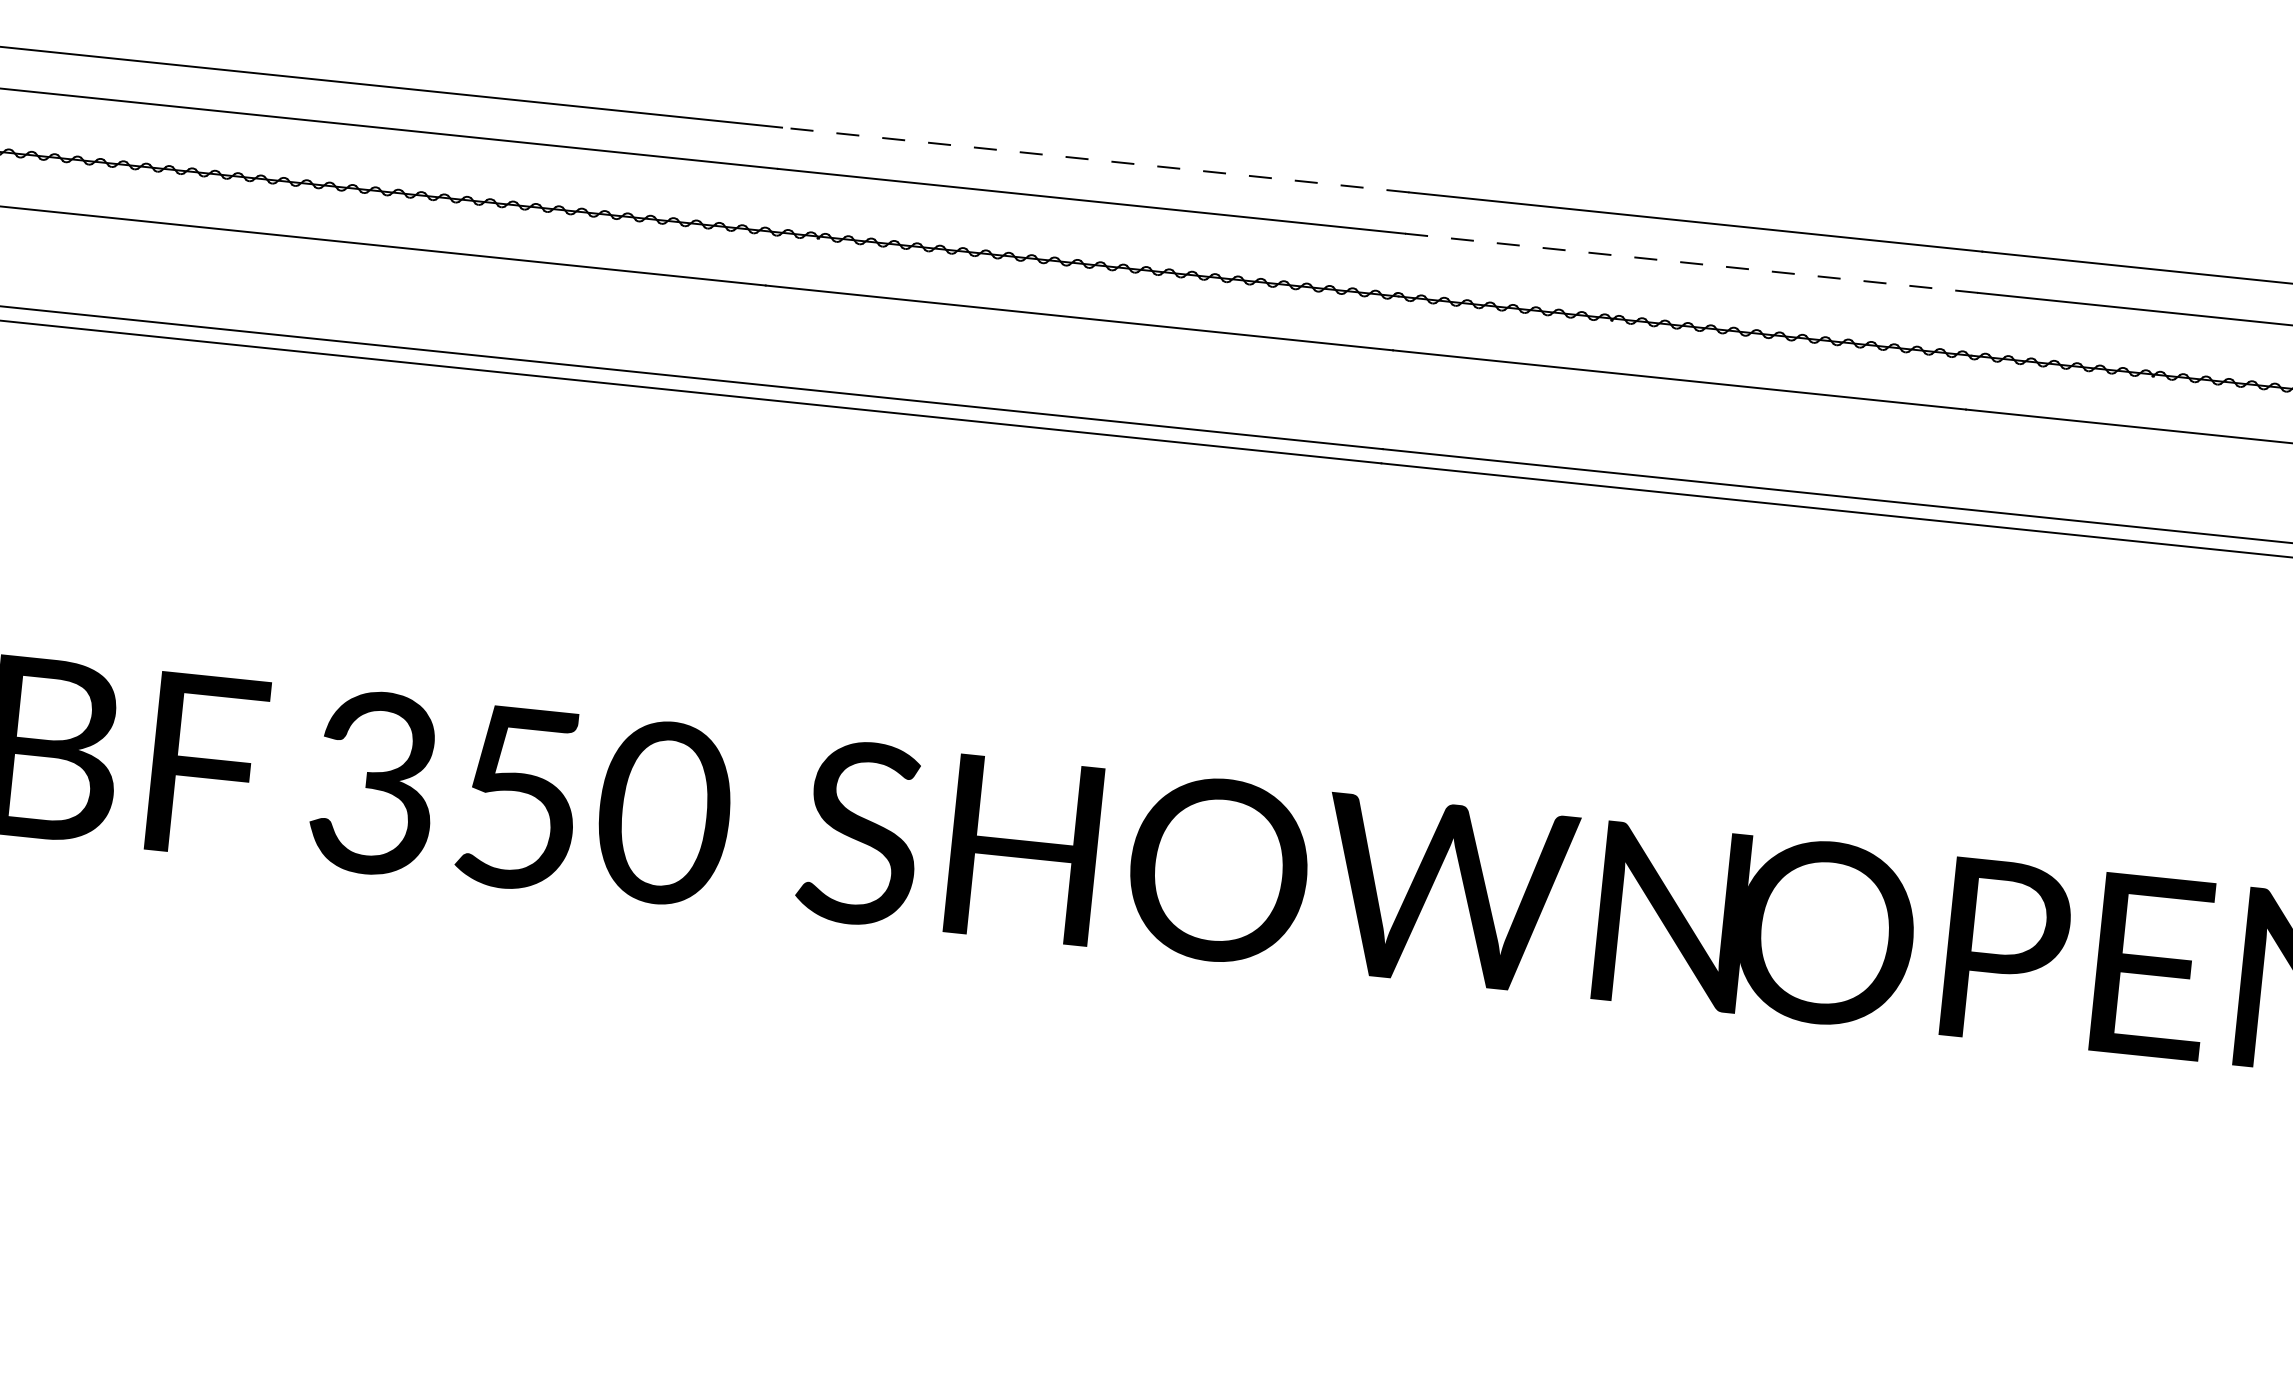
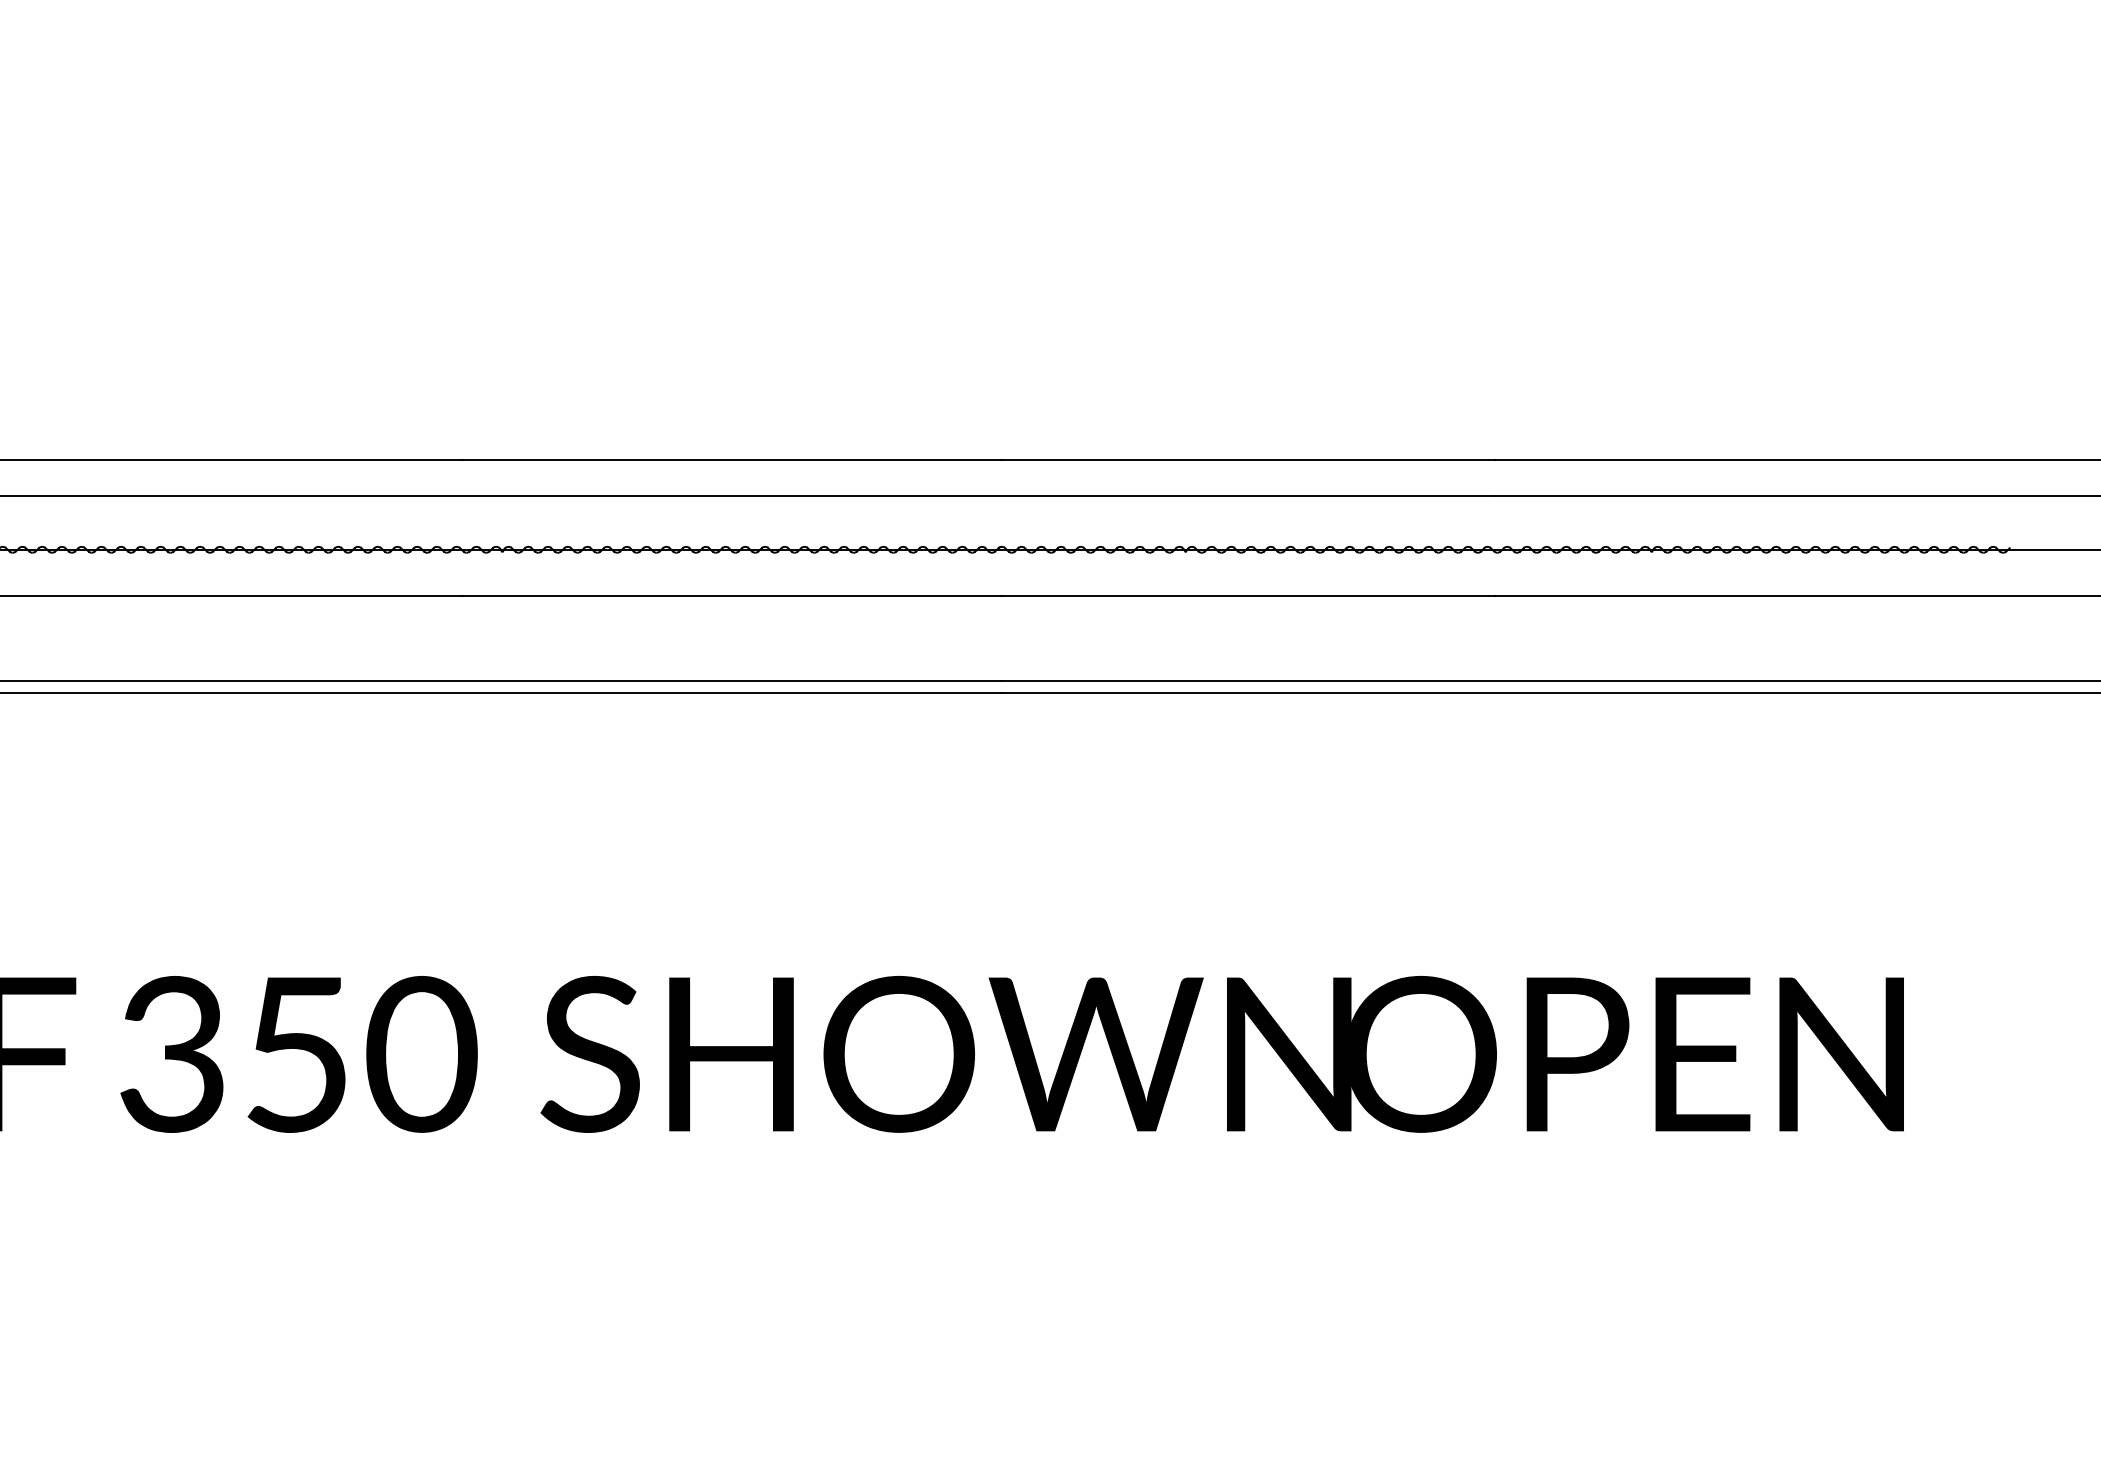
line: (1095, 160) -> (731, 460), dashed -> solid
line: (1691, 263) -> (1248, 495), dashed -> solid

